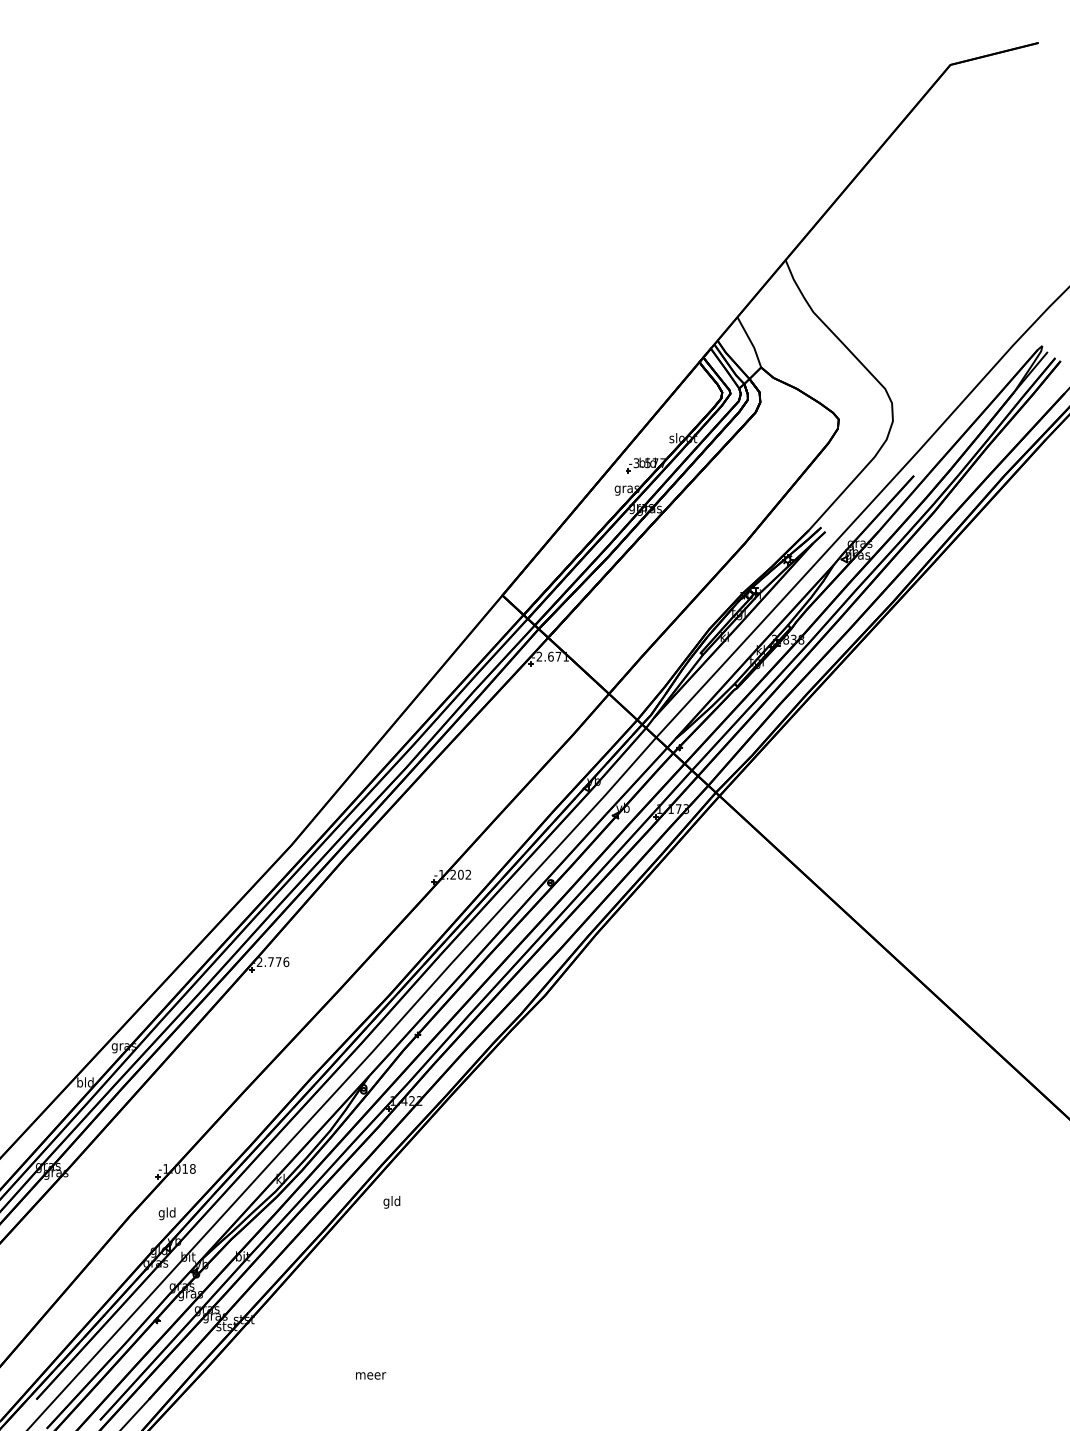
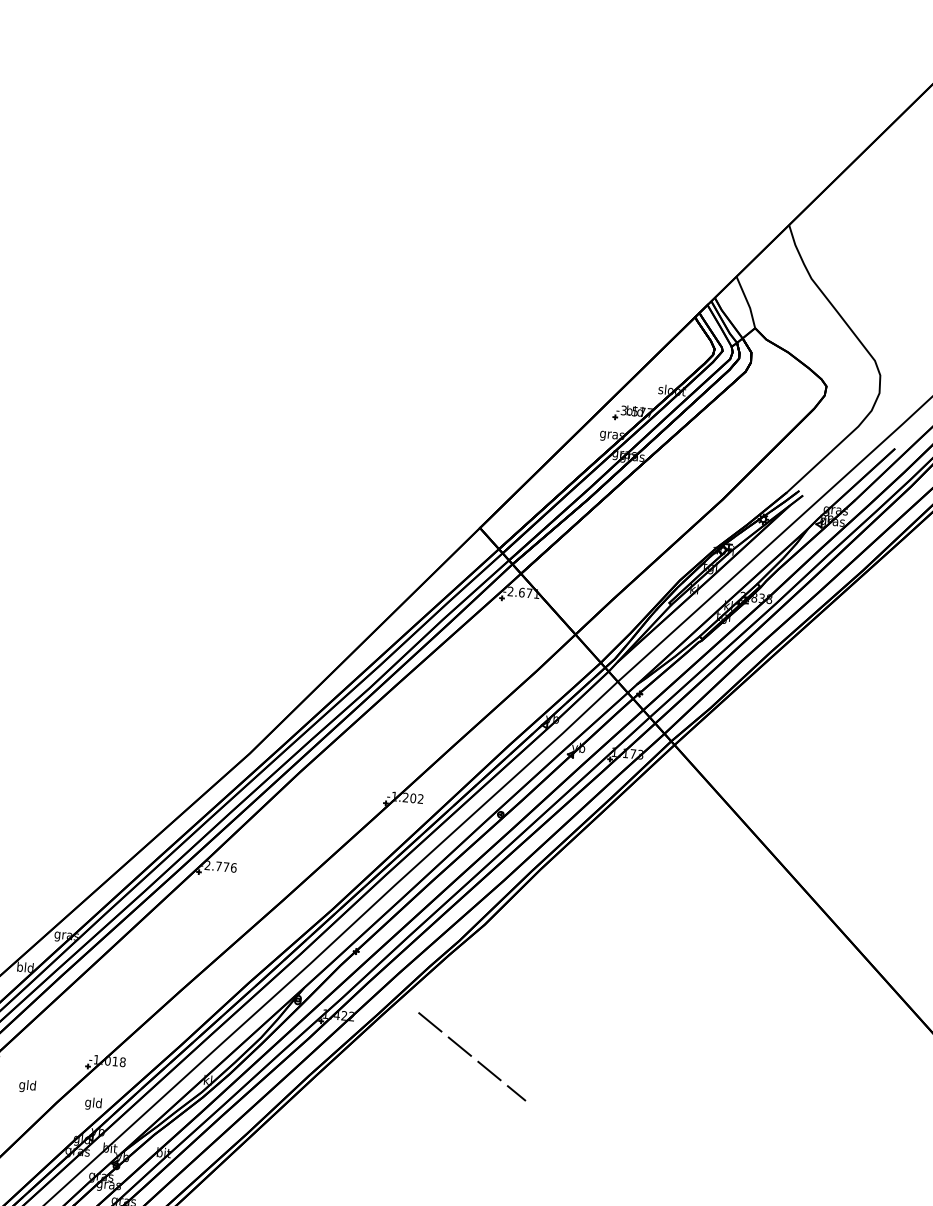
line: (544, 1129) -> (471, 1056), added
text: (391, 1202) -> (27, 1086), moved

